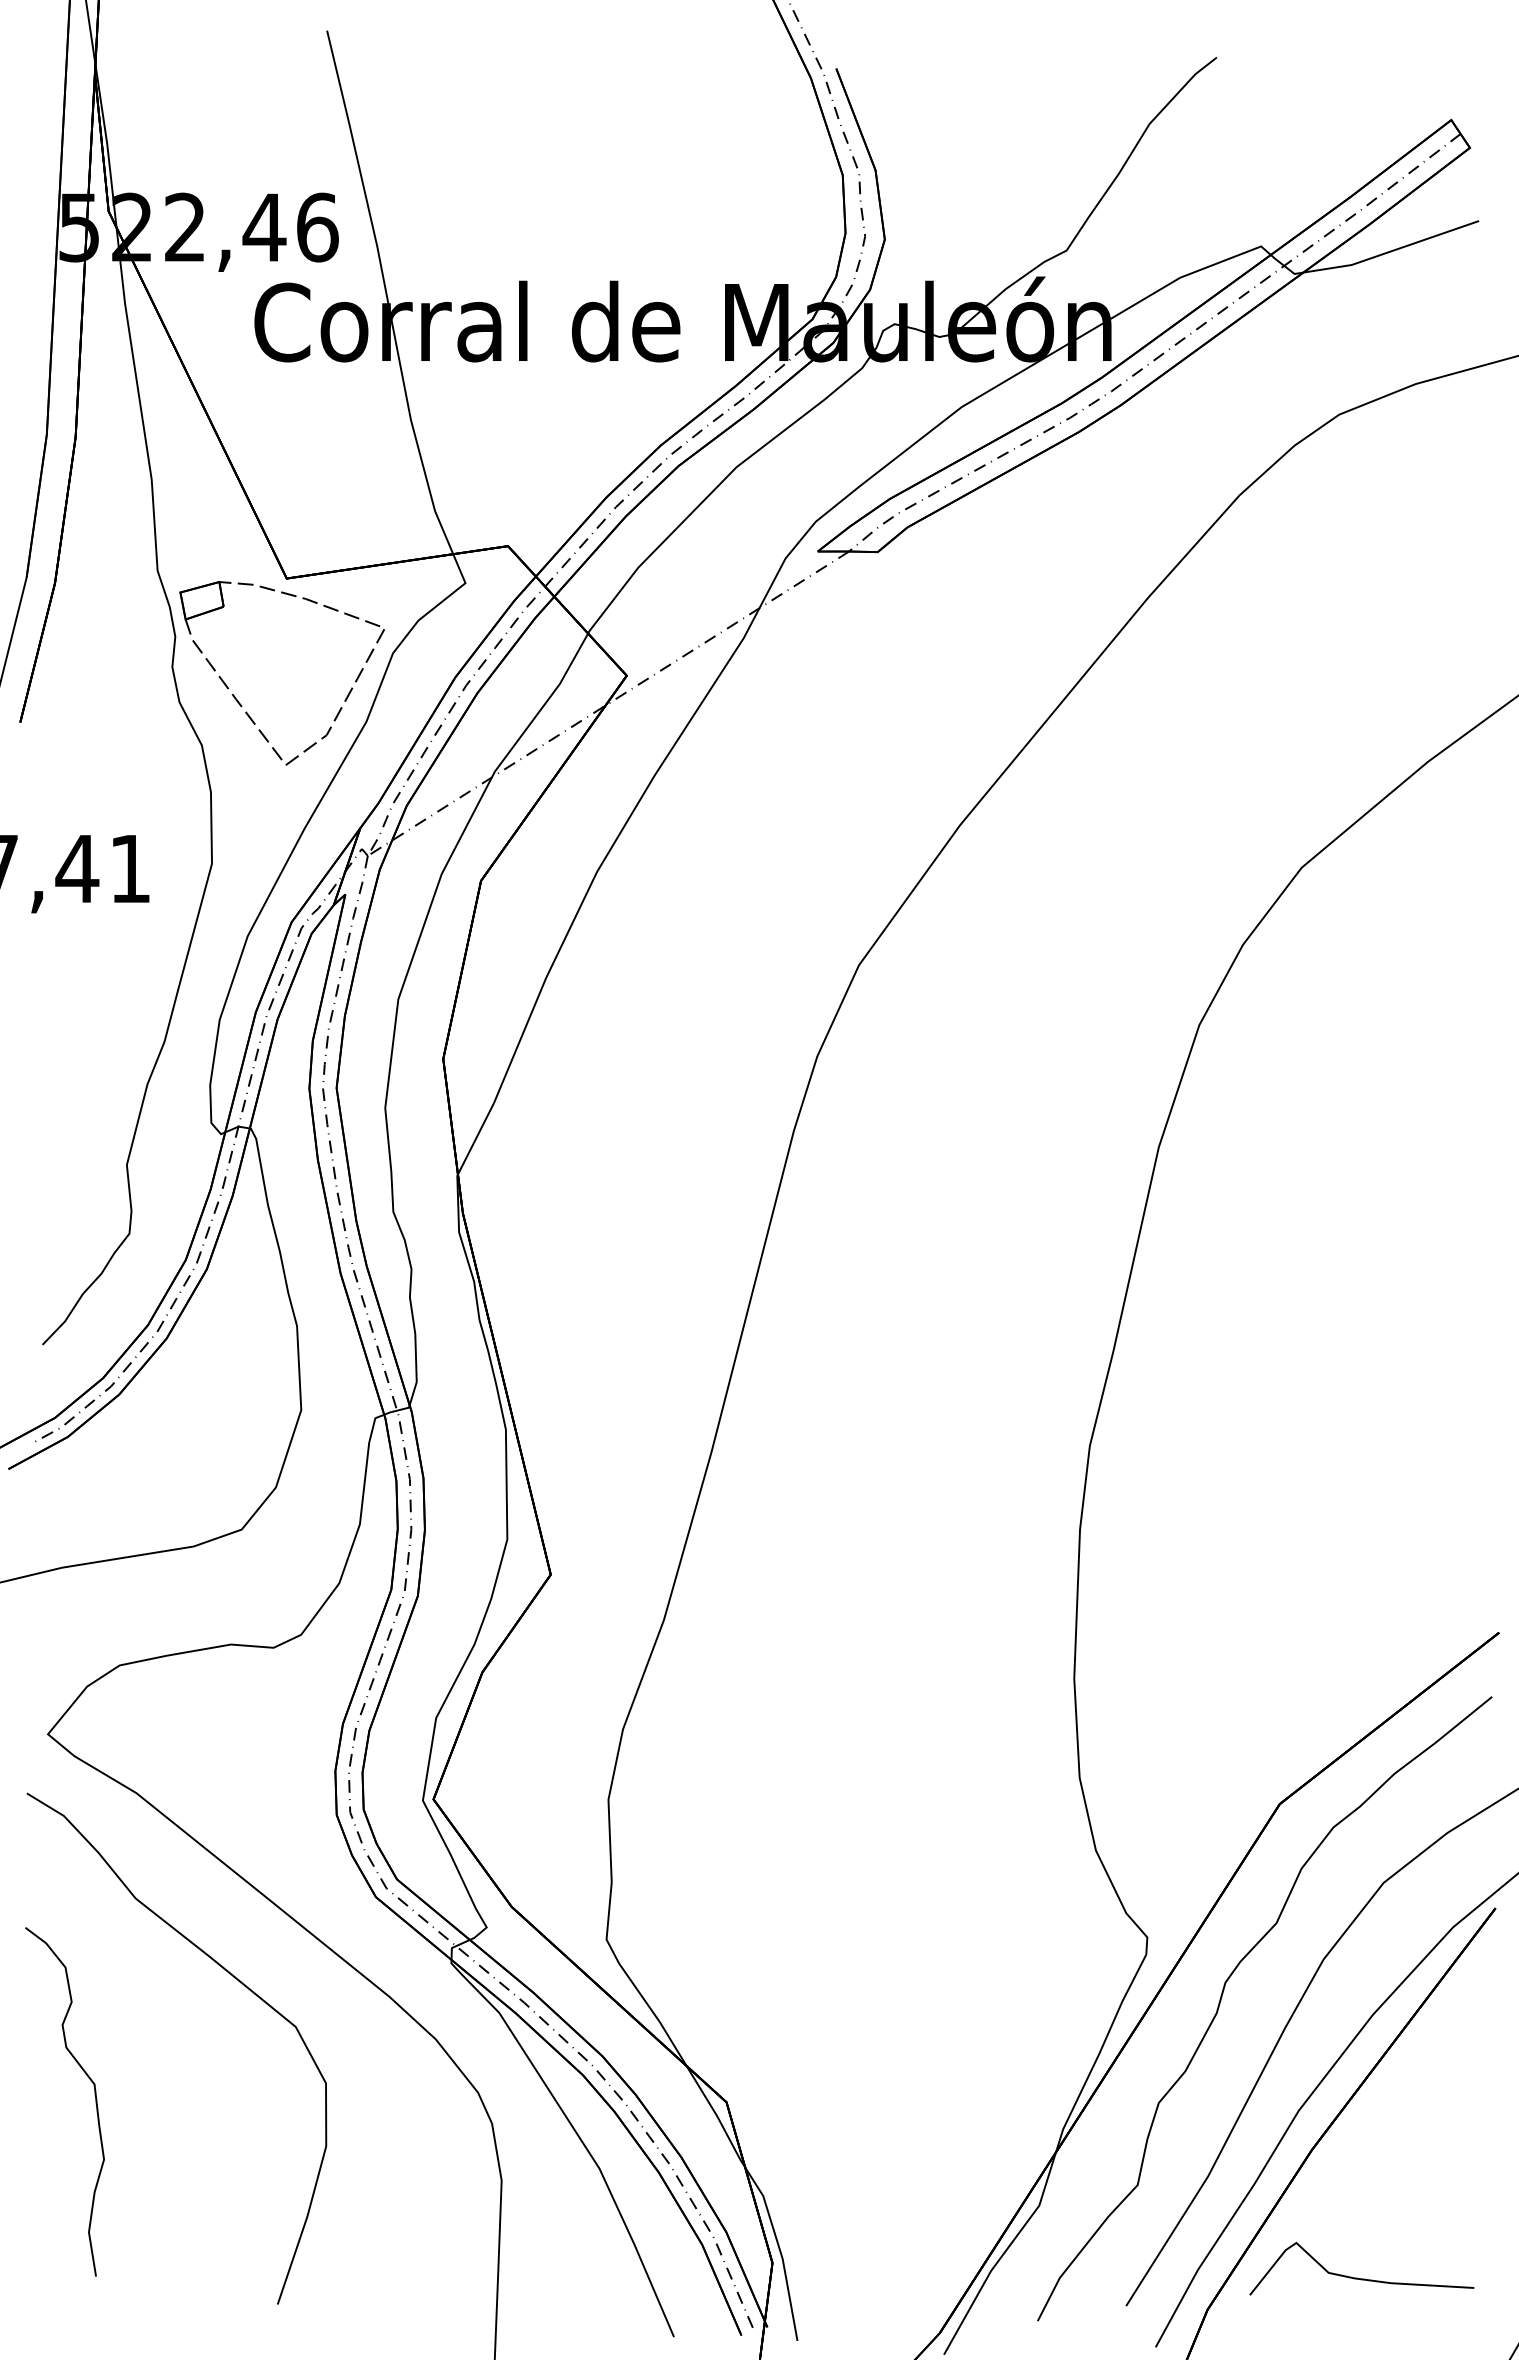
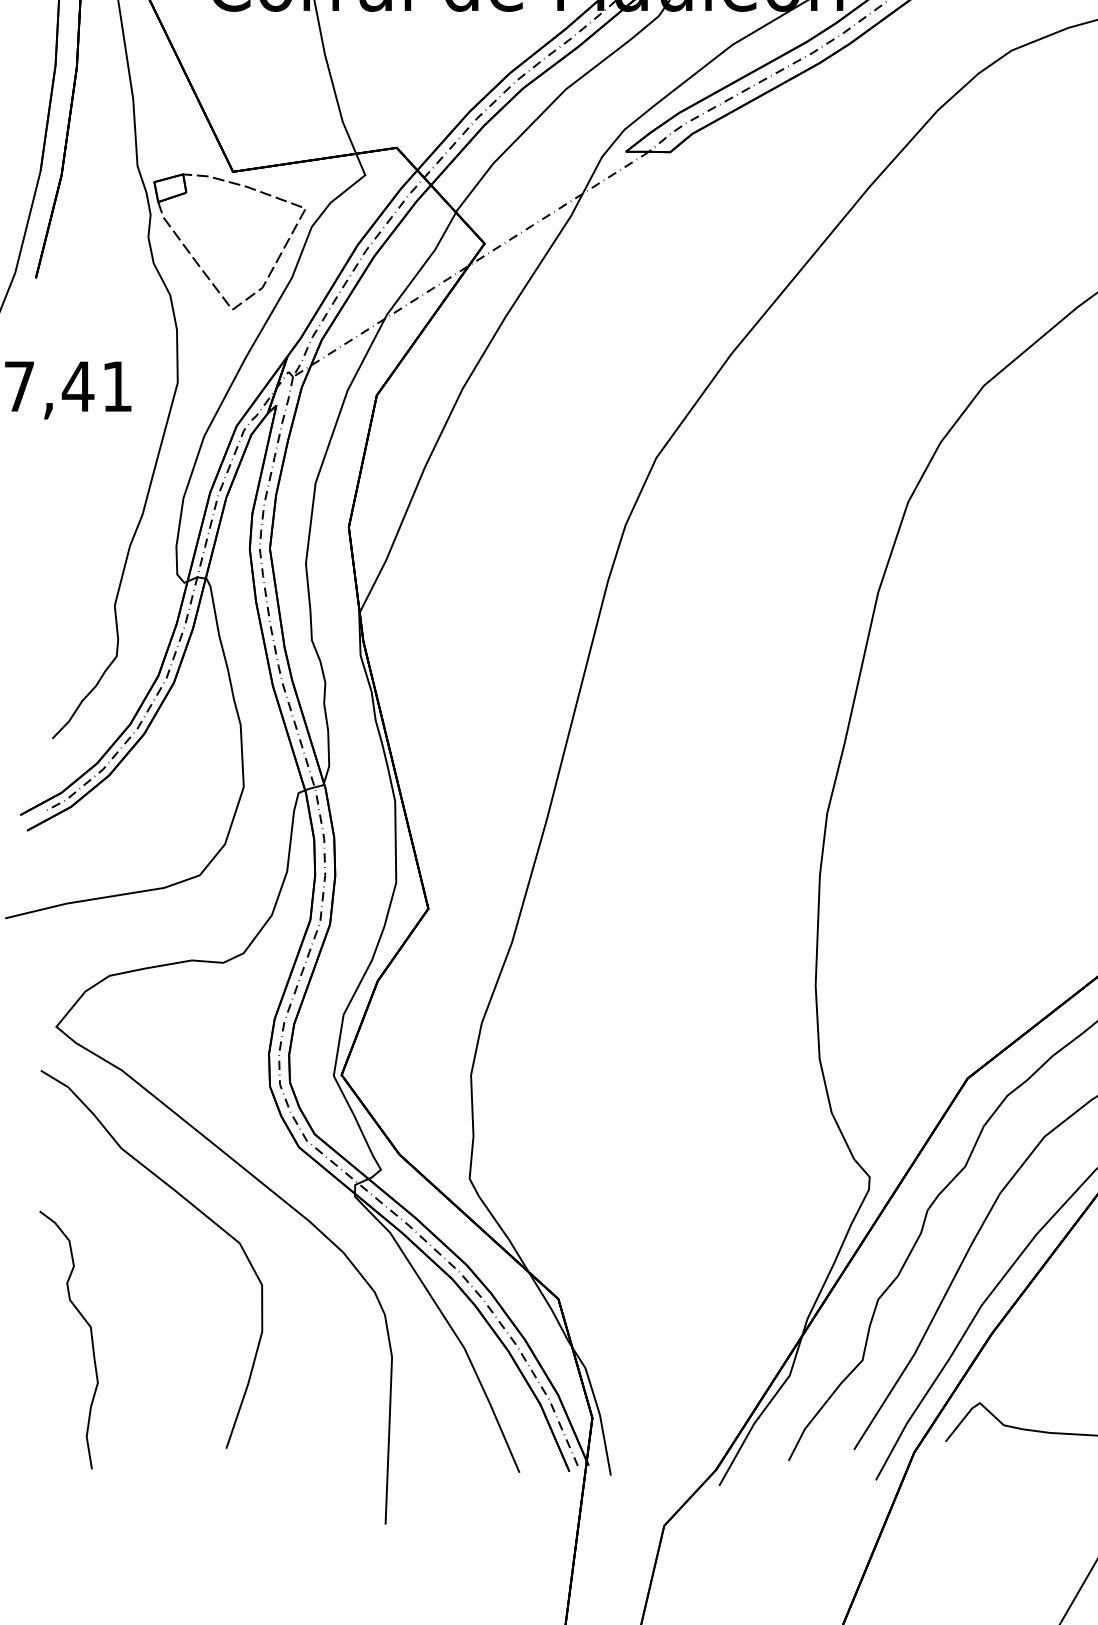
curve: (94, 2095) -> (90, 1335), moved

